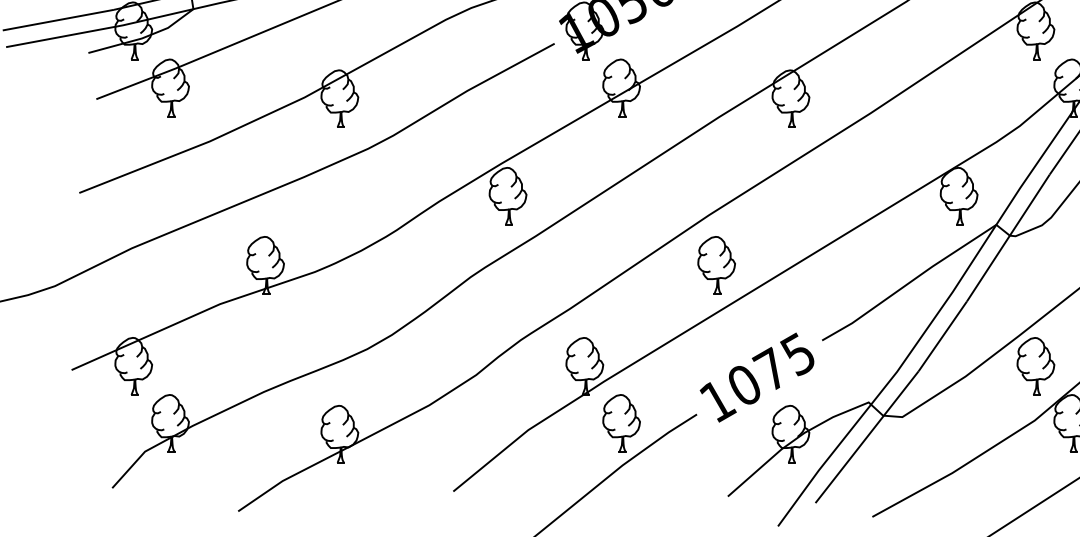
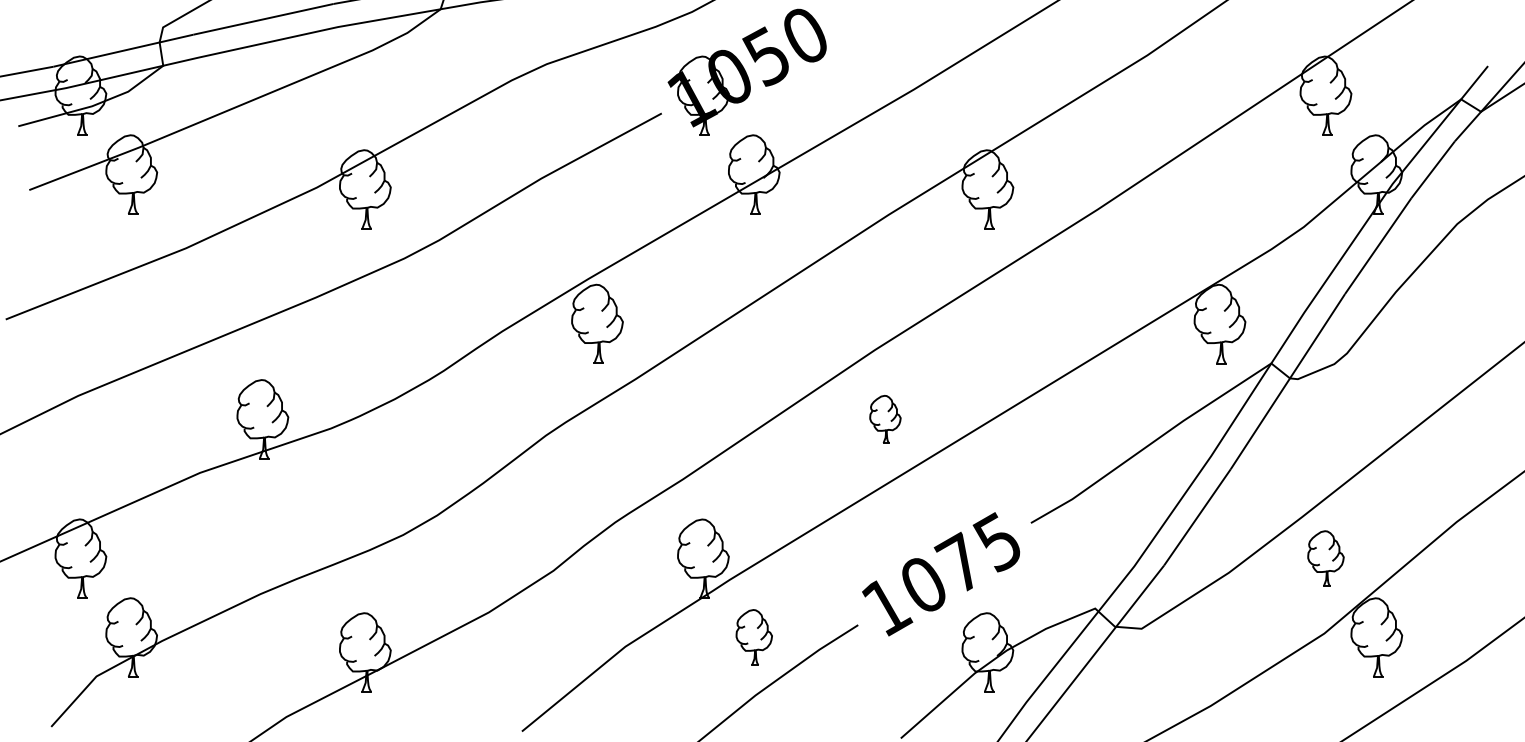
part: (716, 265) -> (885, 419), size x0.6
part: (1035, 366) -> (1325, 558), size x0.7
part: (621, 423) -> (754, 637), size x0.7

